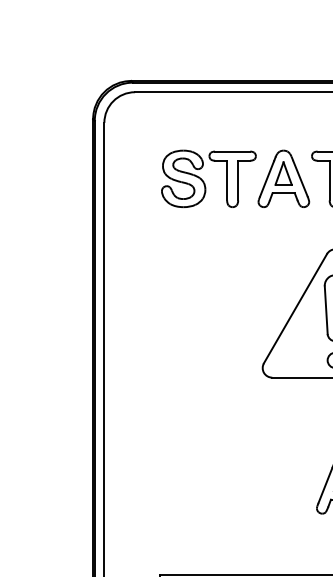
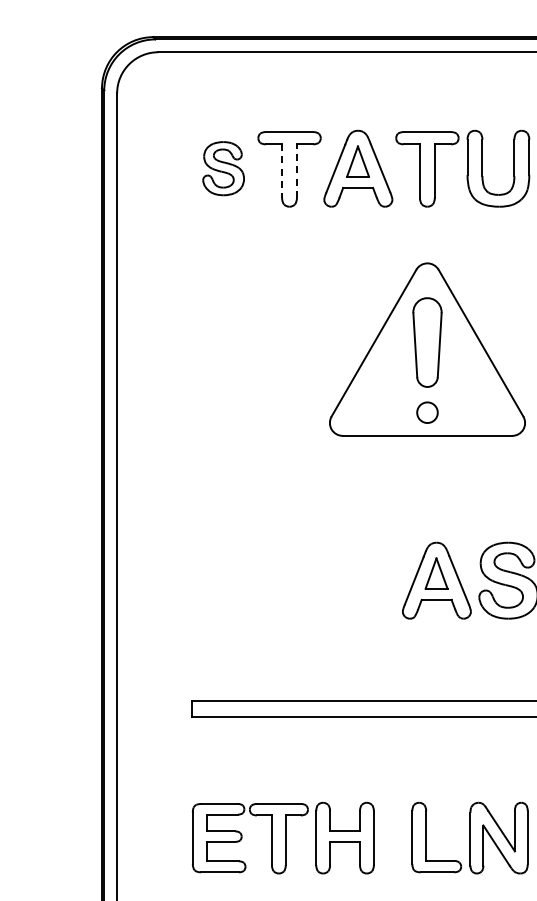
part: (183, 178) -> (223, 168), size x0.7
line: (227, 180) -> (282, 171), solid -> dashed
line: (237, 180) -> (296, 171), solid -> dashed

